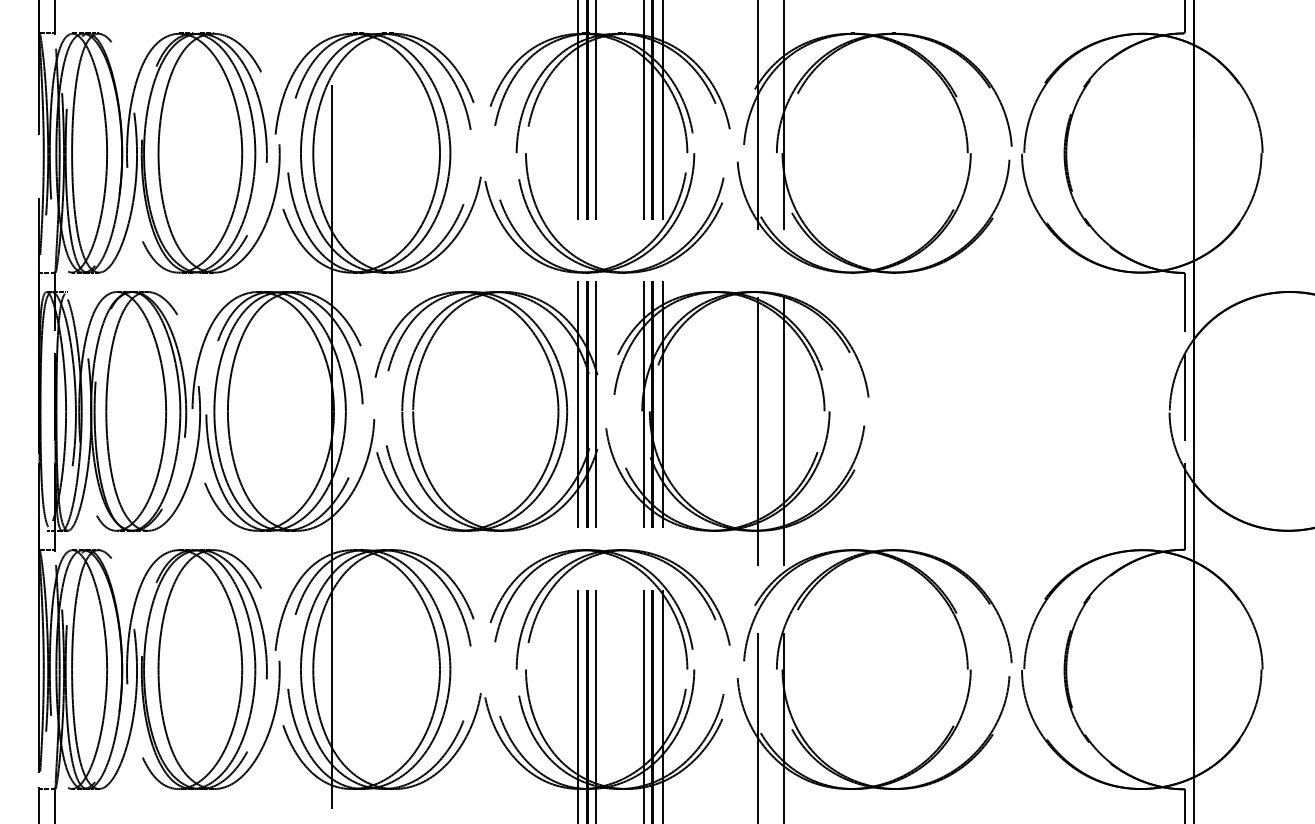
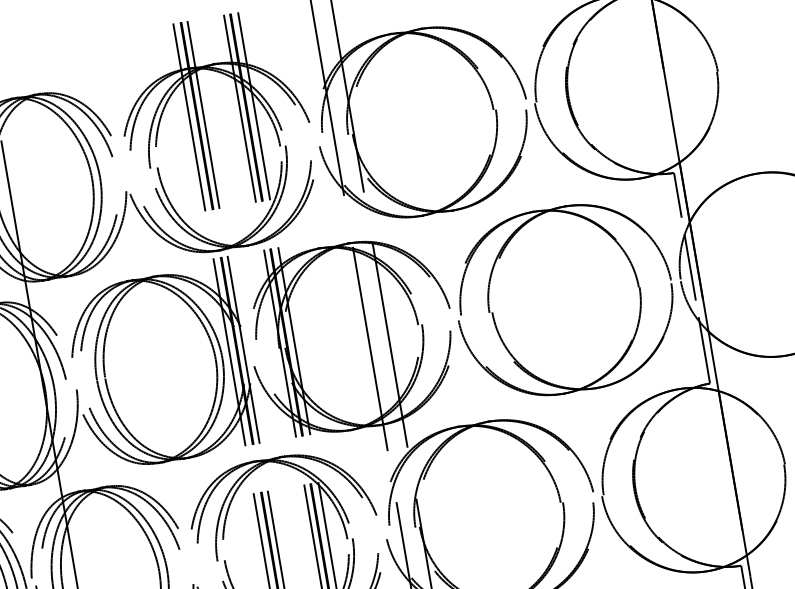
part: (923, 417) -> (494, 316), added

